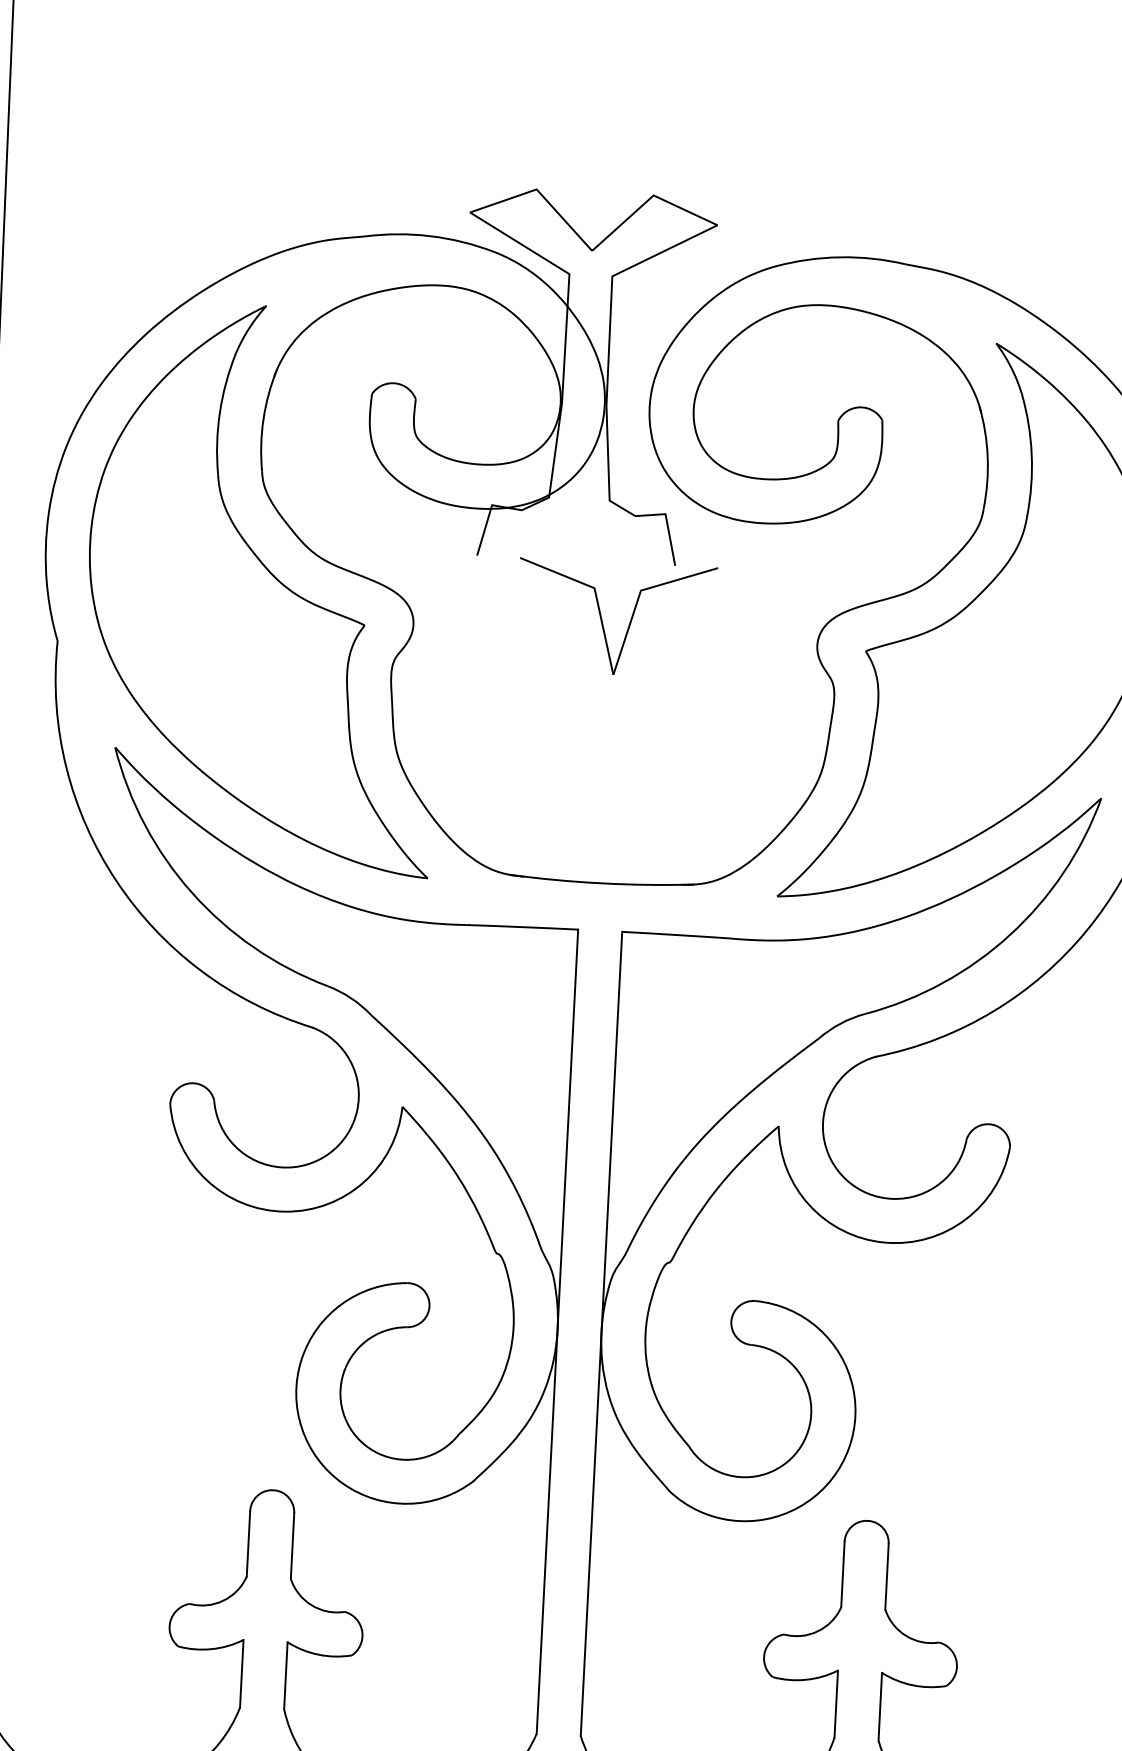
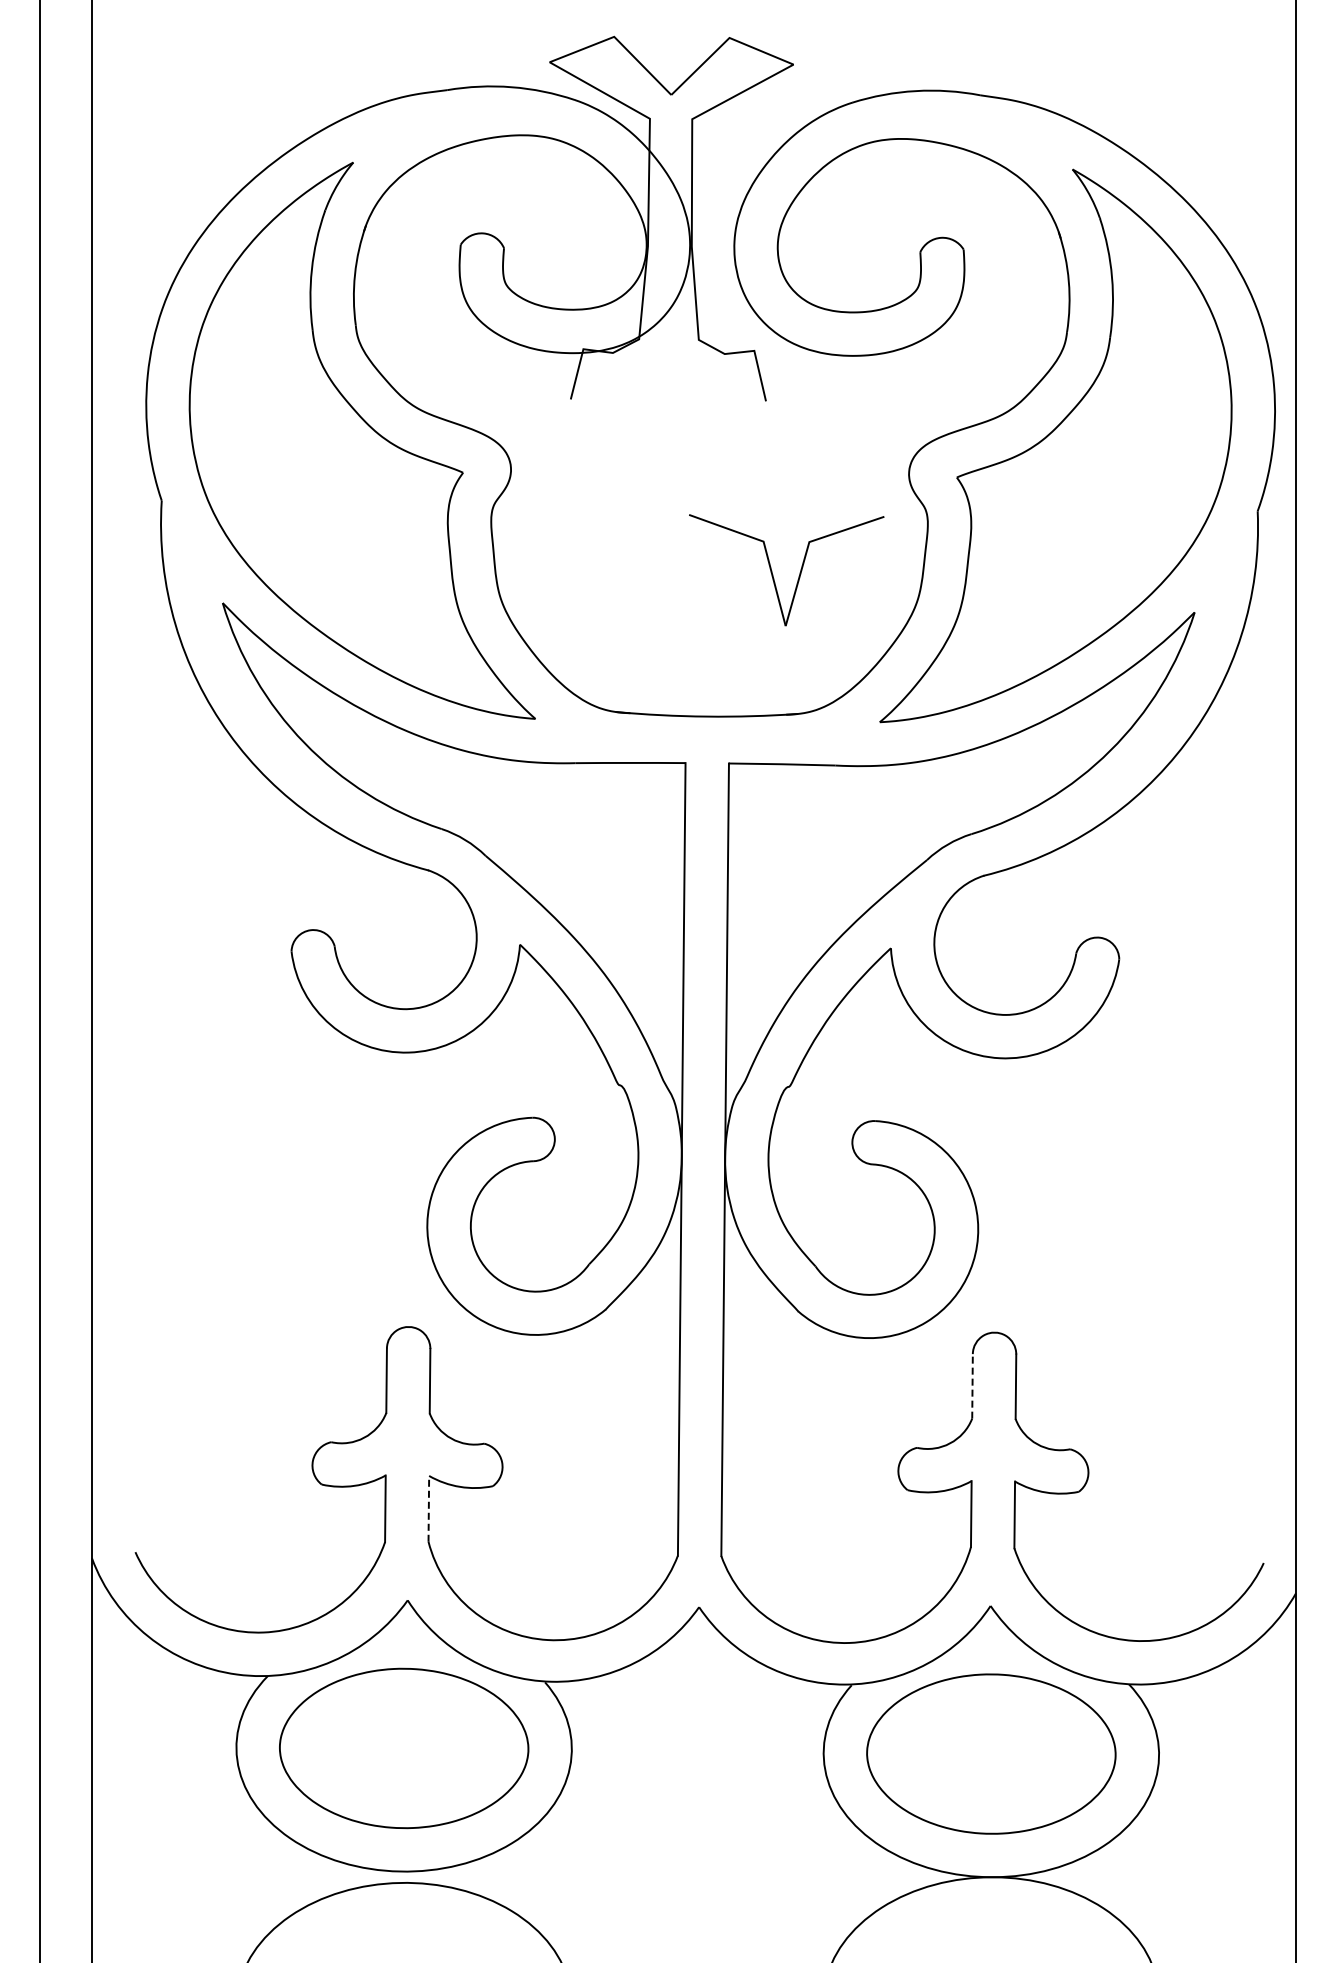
part: (629, 621) -> (799, 572), moved
line: (842, 1573) -> (972, 1385), solid -> dashed
line: (285, 1675) -> (428, 1508), solid -> dashed

